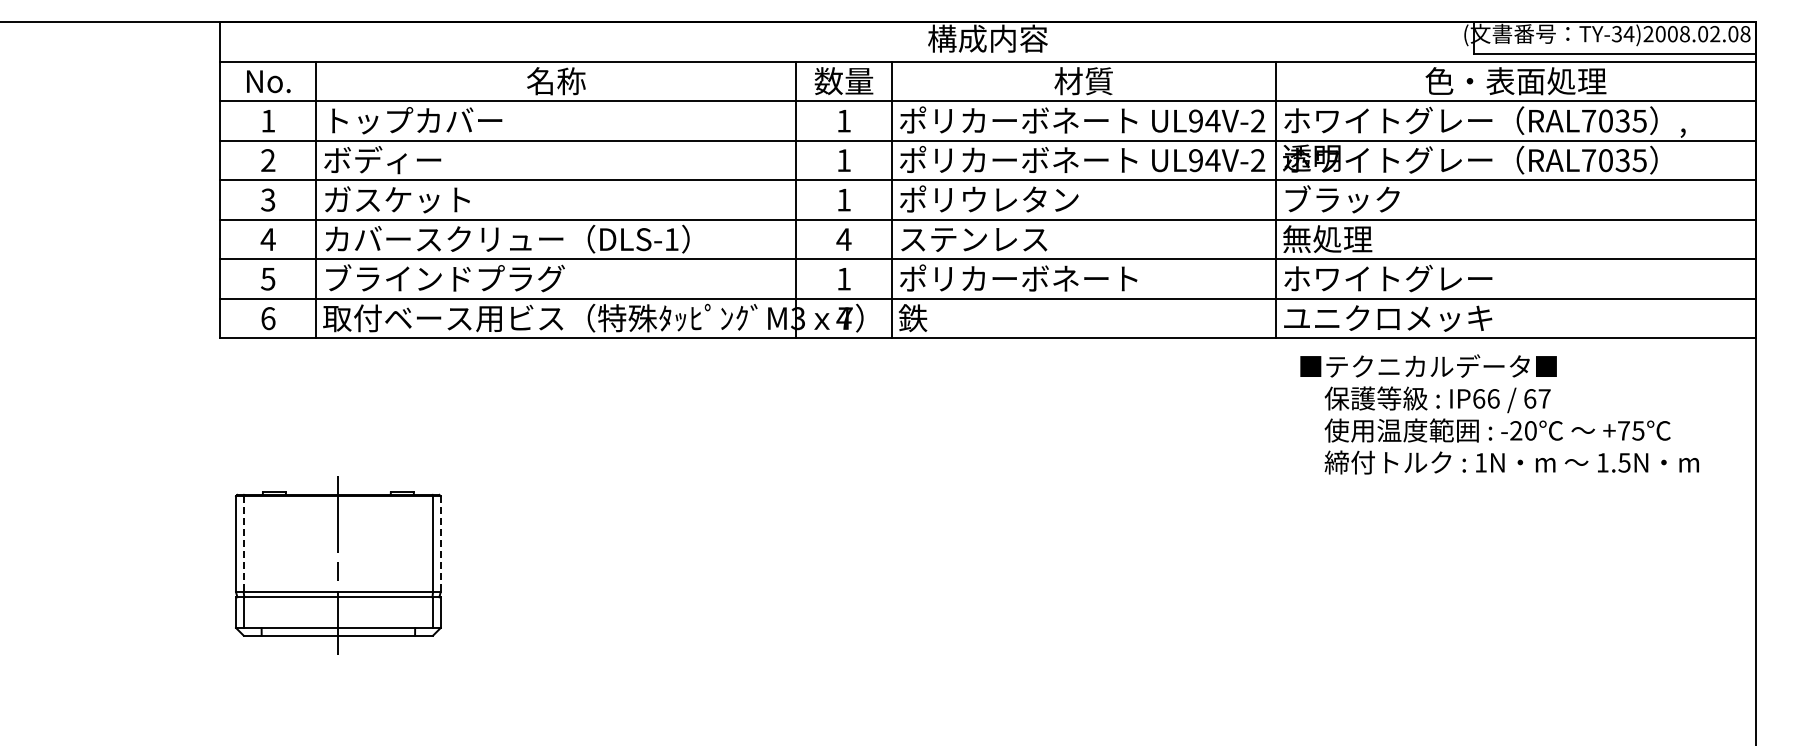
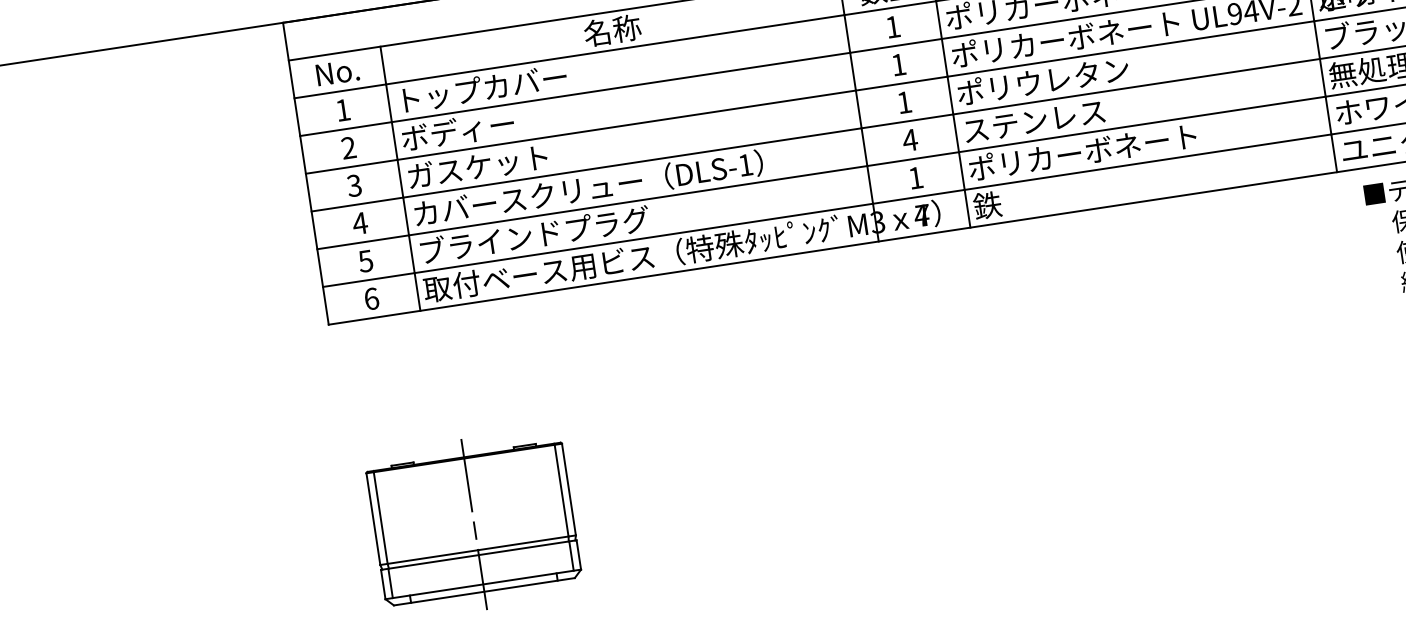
line: (243, 544) -> (380, 518), dashed -> solid
line: (440, 544) -> (568, 489), dashed -> solid

